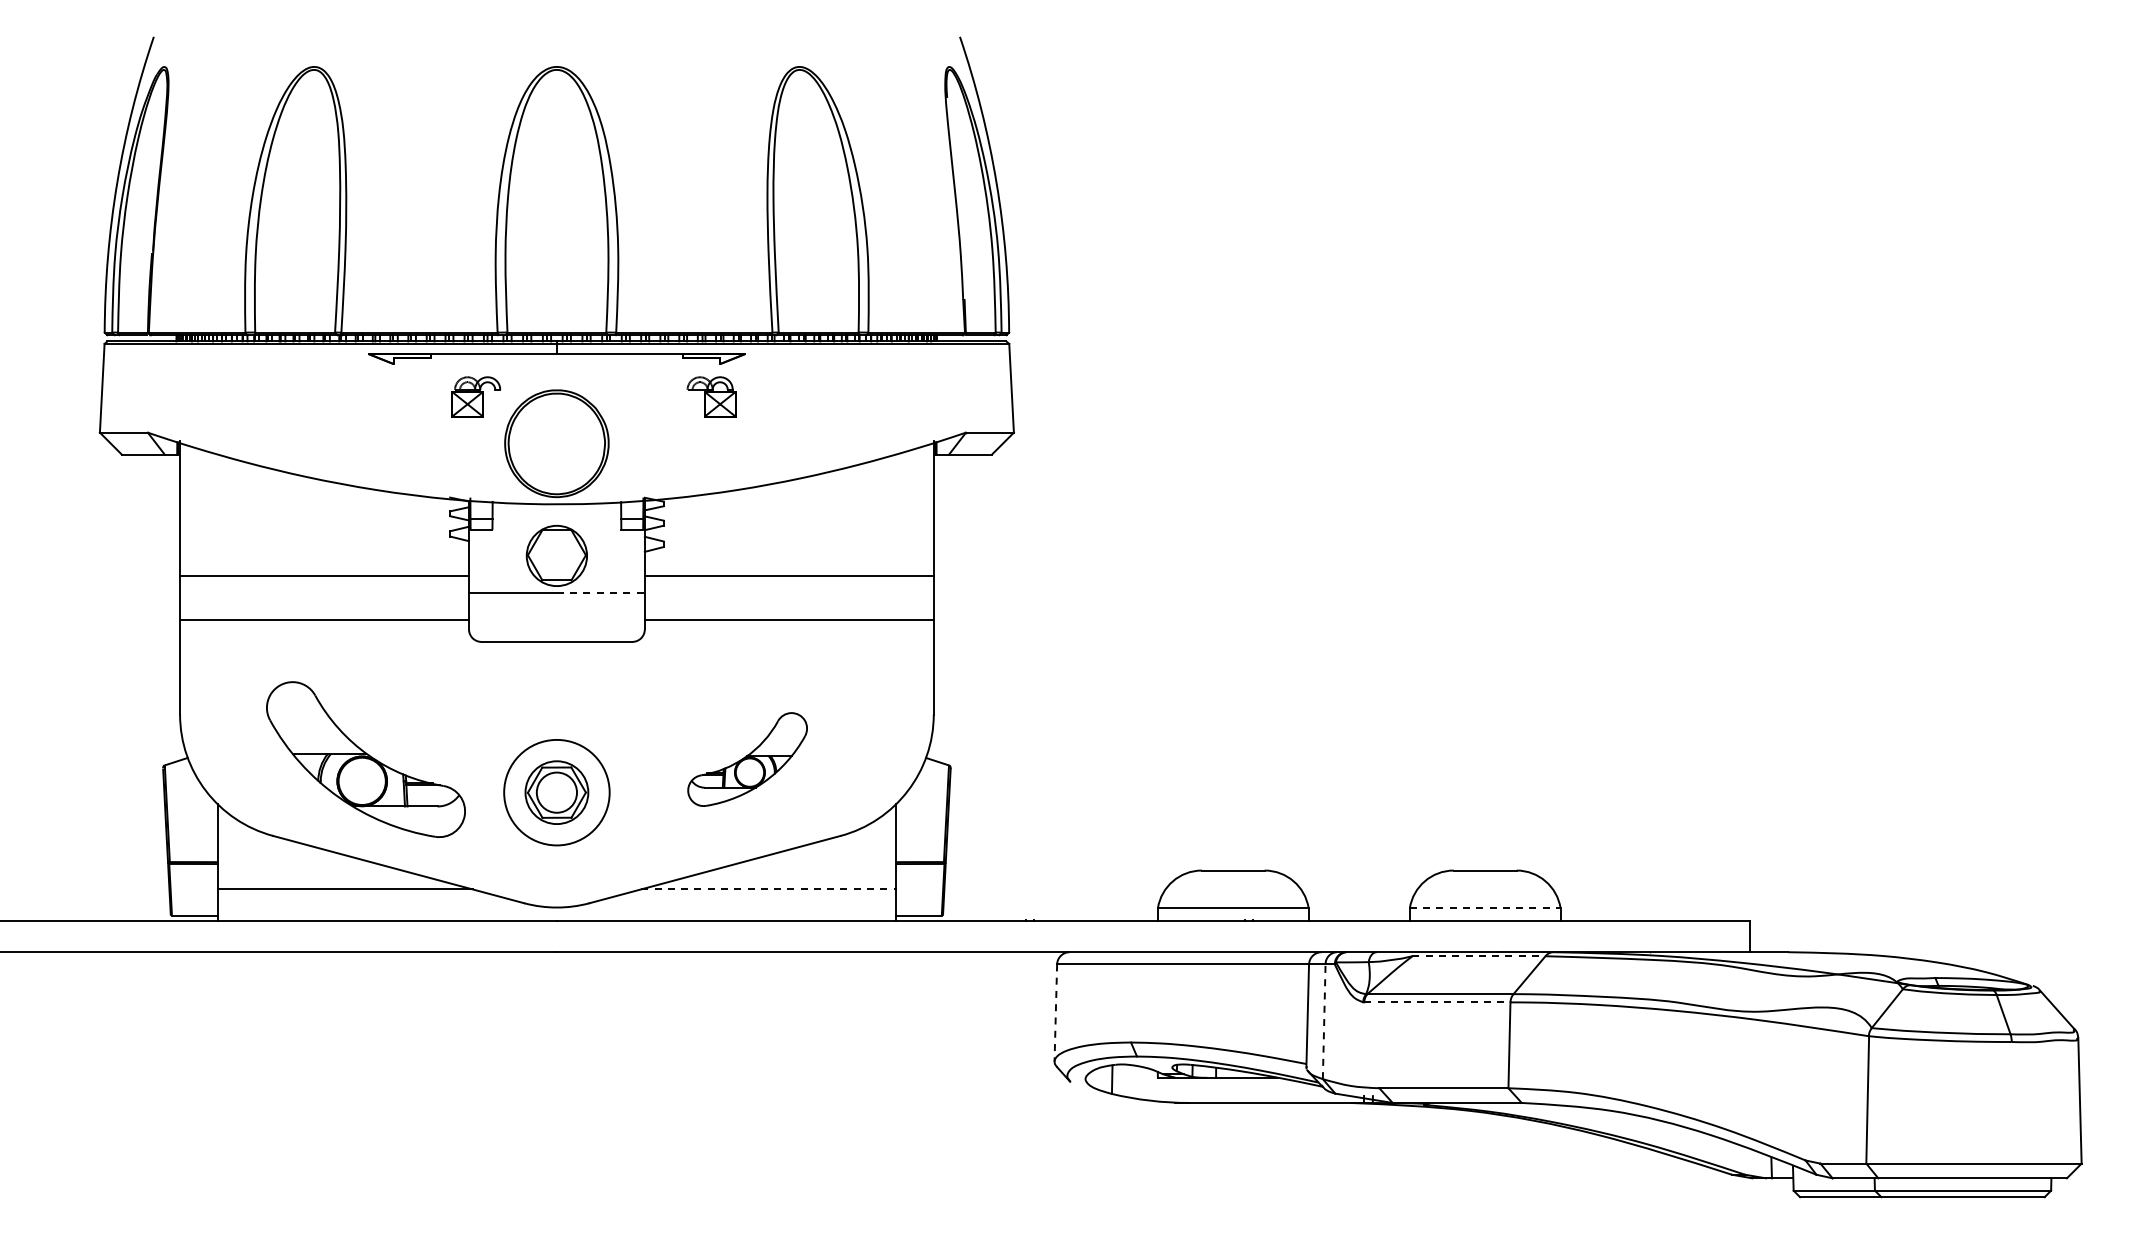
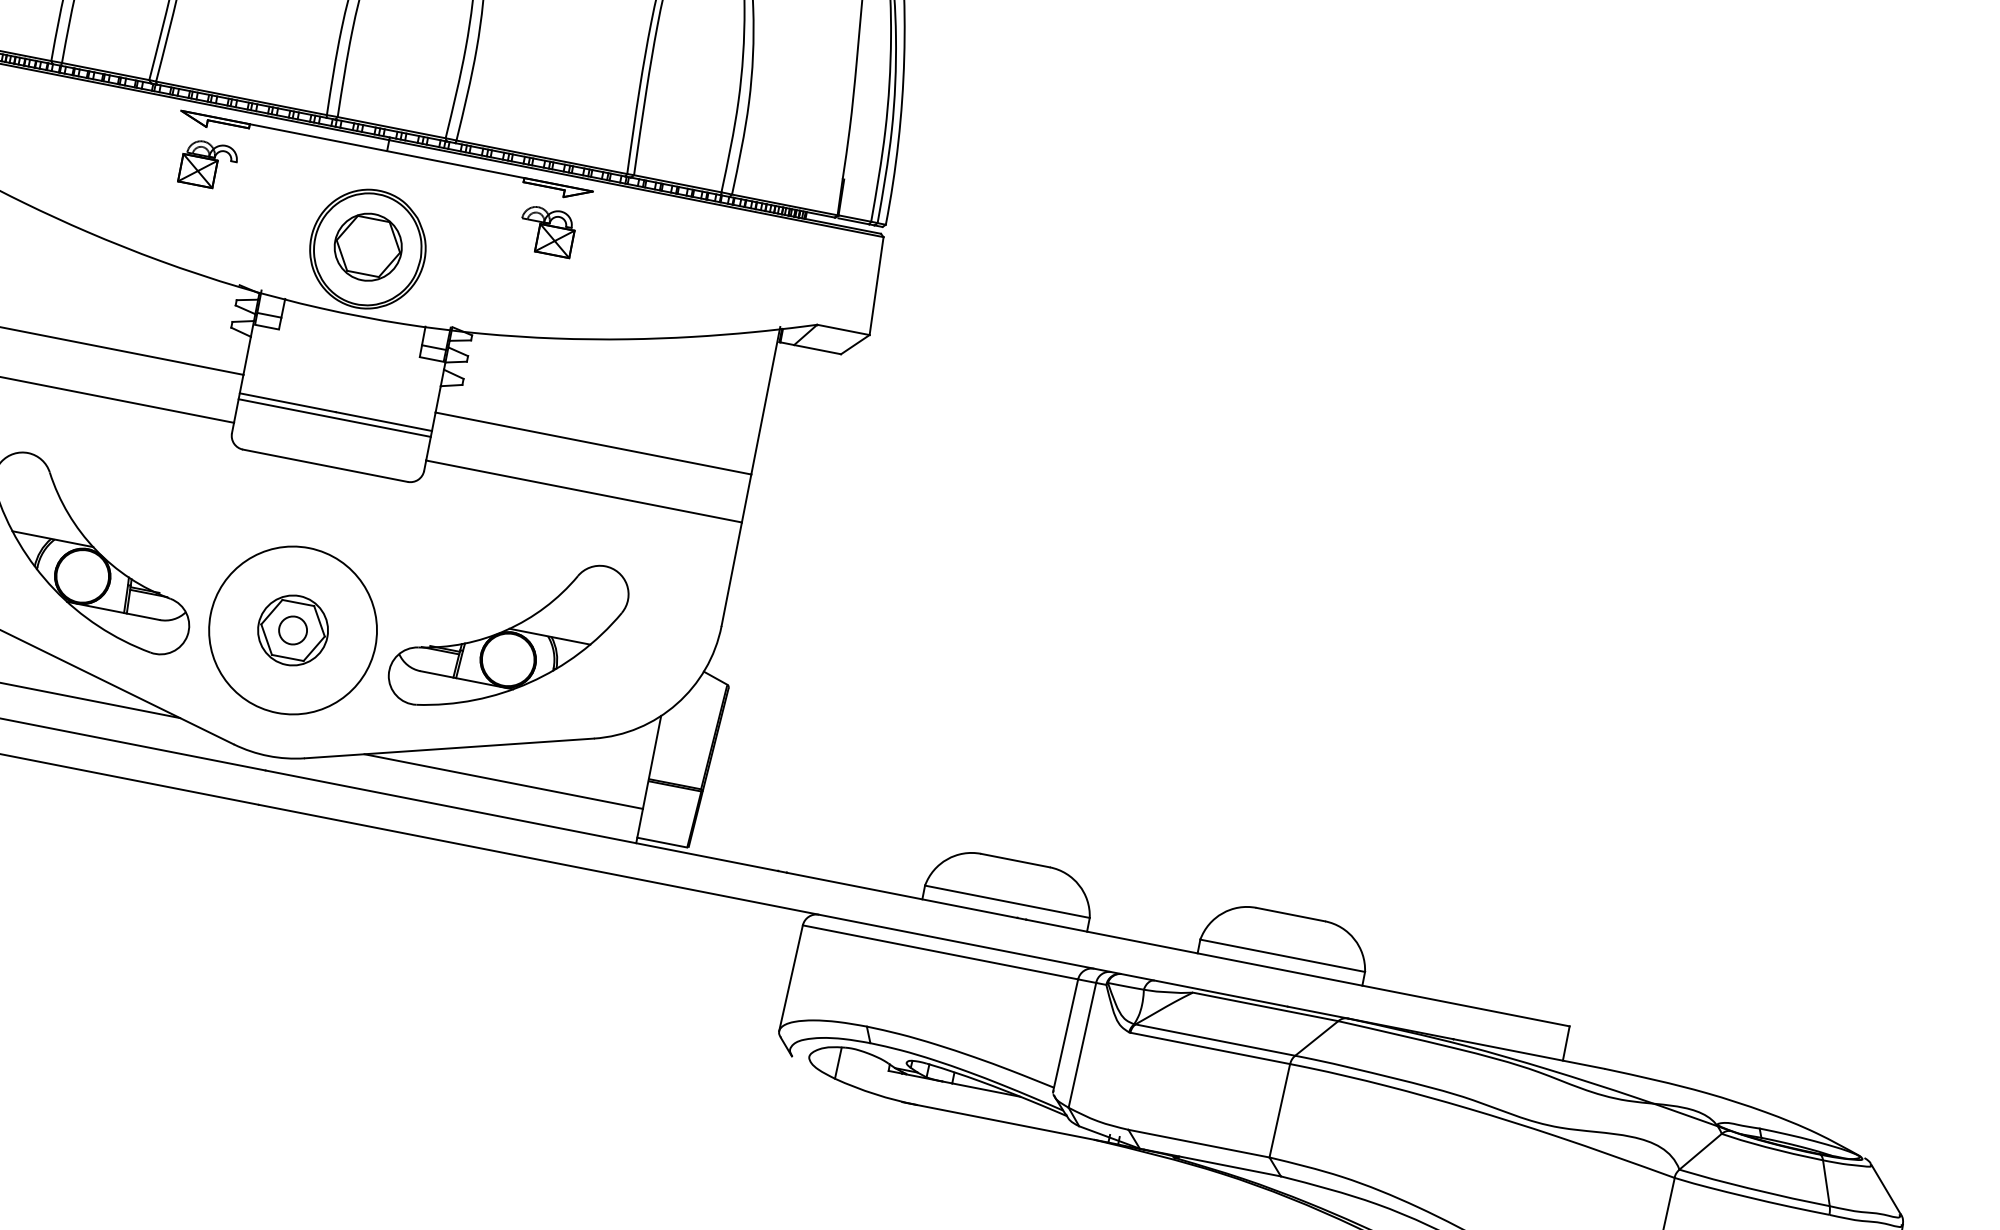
part: (476, 396) -> (209, 164), moved
part: (556, 555) -> (367, 246), moved
line: (600, 592) -> (383, 421), dashed -> solid
line: (556, 598) -> (334, 418), added
part: (747, 759) -> (508, 635), size x1.67
circle: (556, 792) -> (292, 630), size x0.62
circle: (556, 792) -> (292, 630), size x1.43
line: (769, 889) -> (504, 781), dashed -> solid
line: (1485, 908) -> (1282, 956), dashed -> solid
line: (1479, 956) -> (1266, 1007), dashed -> solid
line: (1437, 1002) -> (1210, 1048), dashed -> solid
line: (1055, 1013) -> (790, 978), dashed -> solid
line: (1324, 1021) -> (1082, 1045), dashed -> solid

